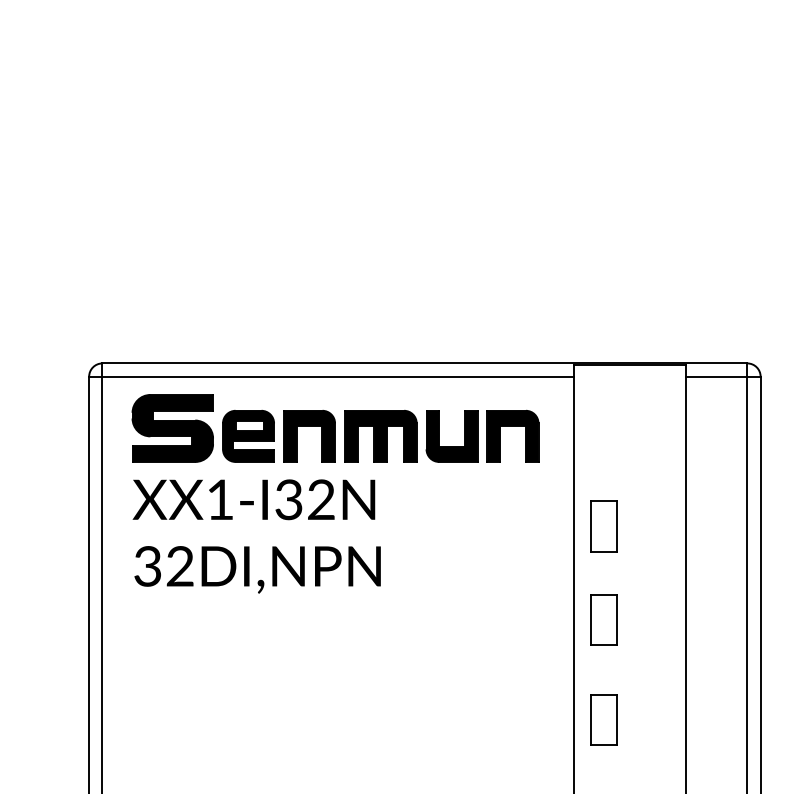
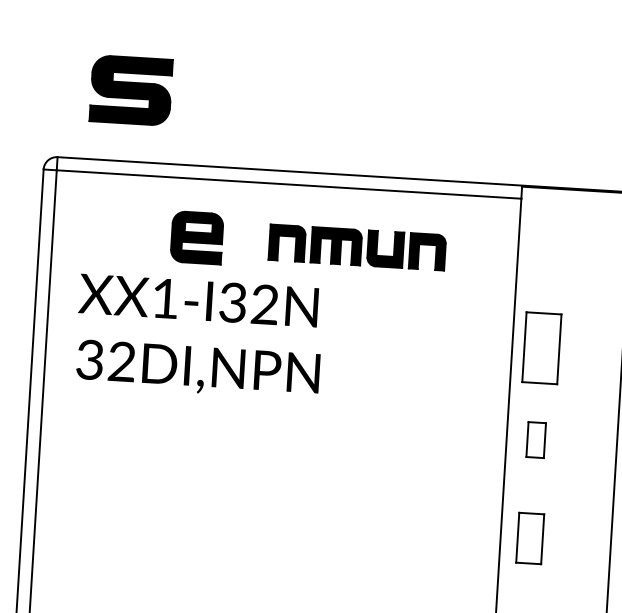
part: (172, 428) -> (130, 90), moved
part: (411, 435) -> (357, 246), size x0.7
part: (603, 526) -> (541, 348), size x1.4
part: (603, 619) -> (535, 439), size x0.7

